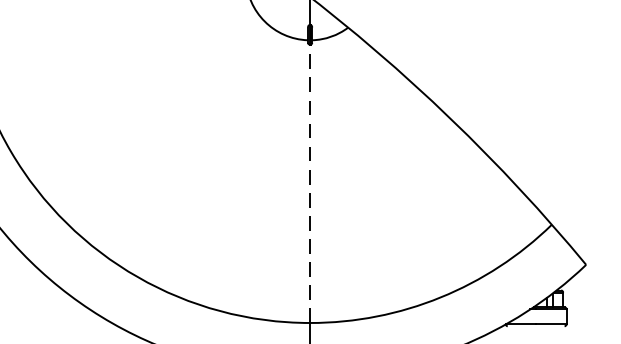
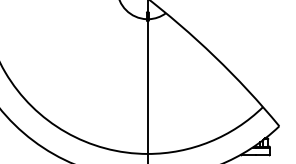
line: (309, 183) -> (147, 87), dashed -> solid

